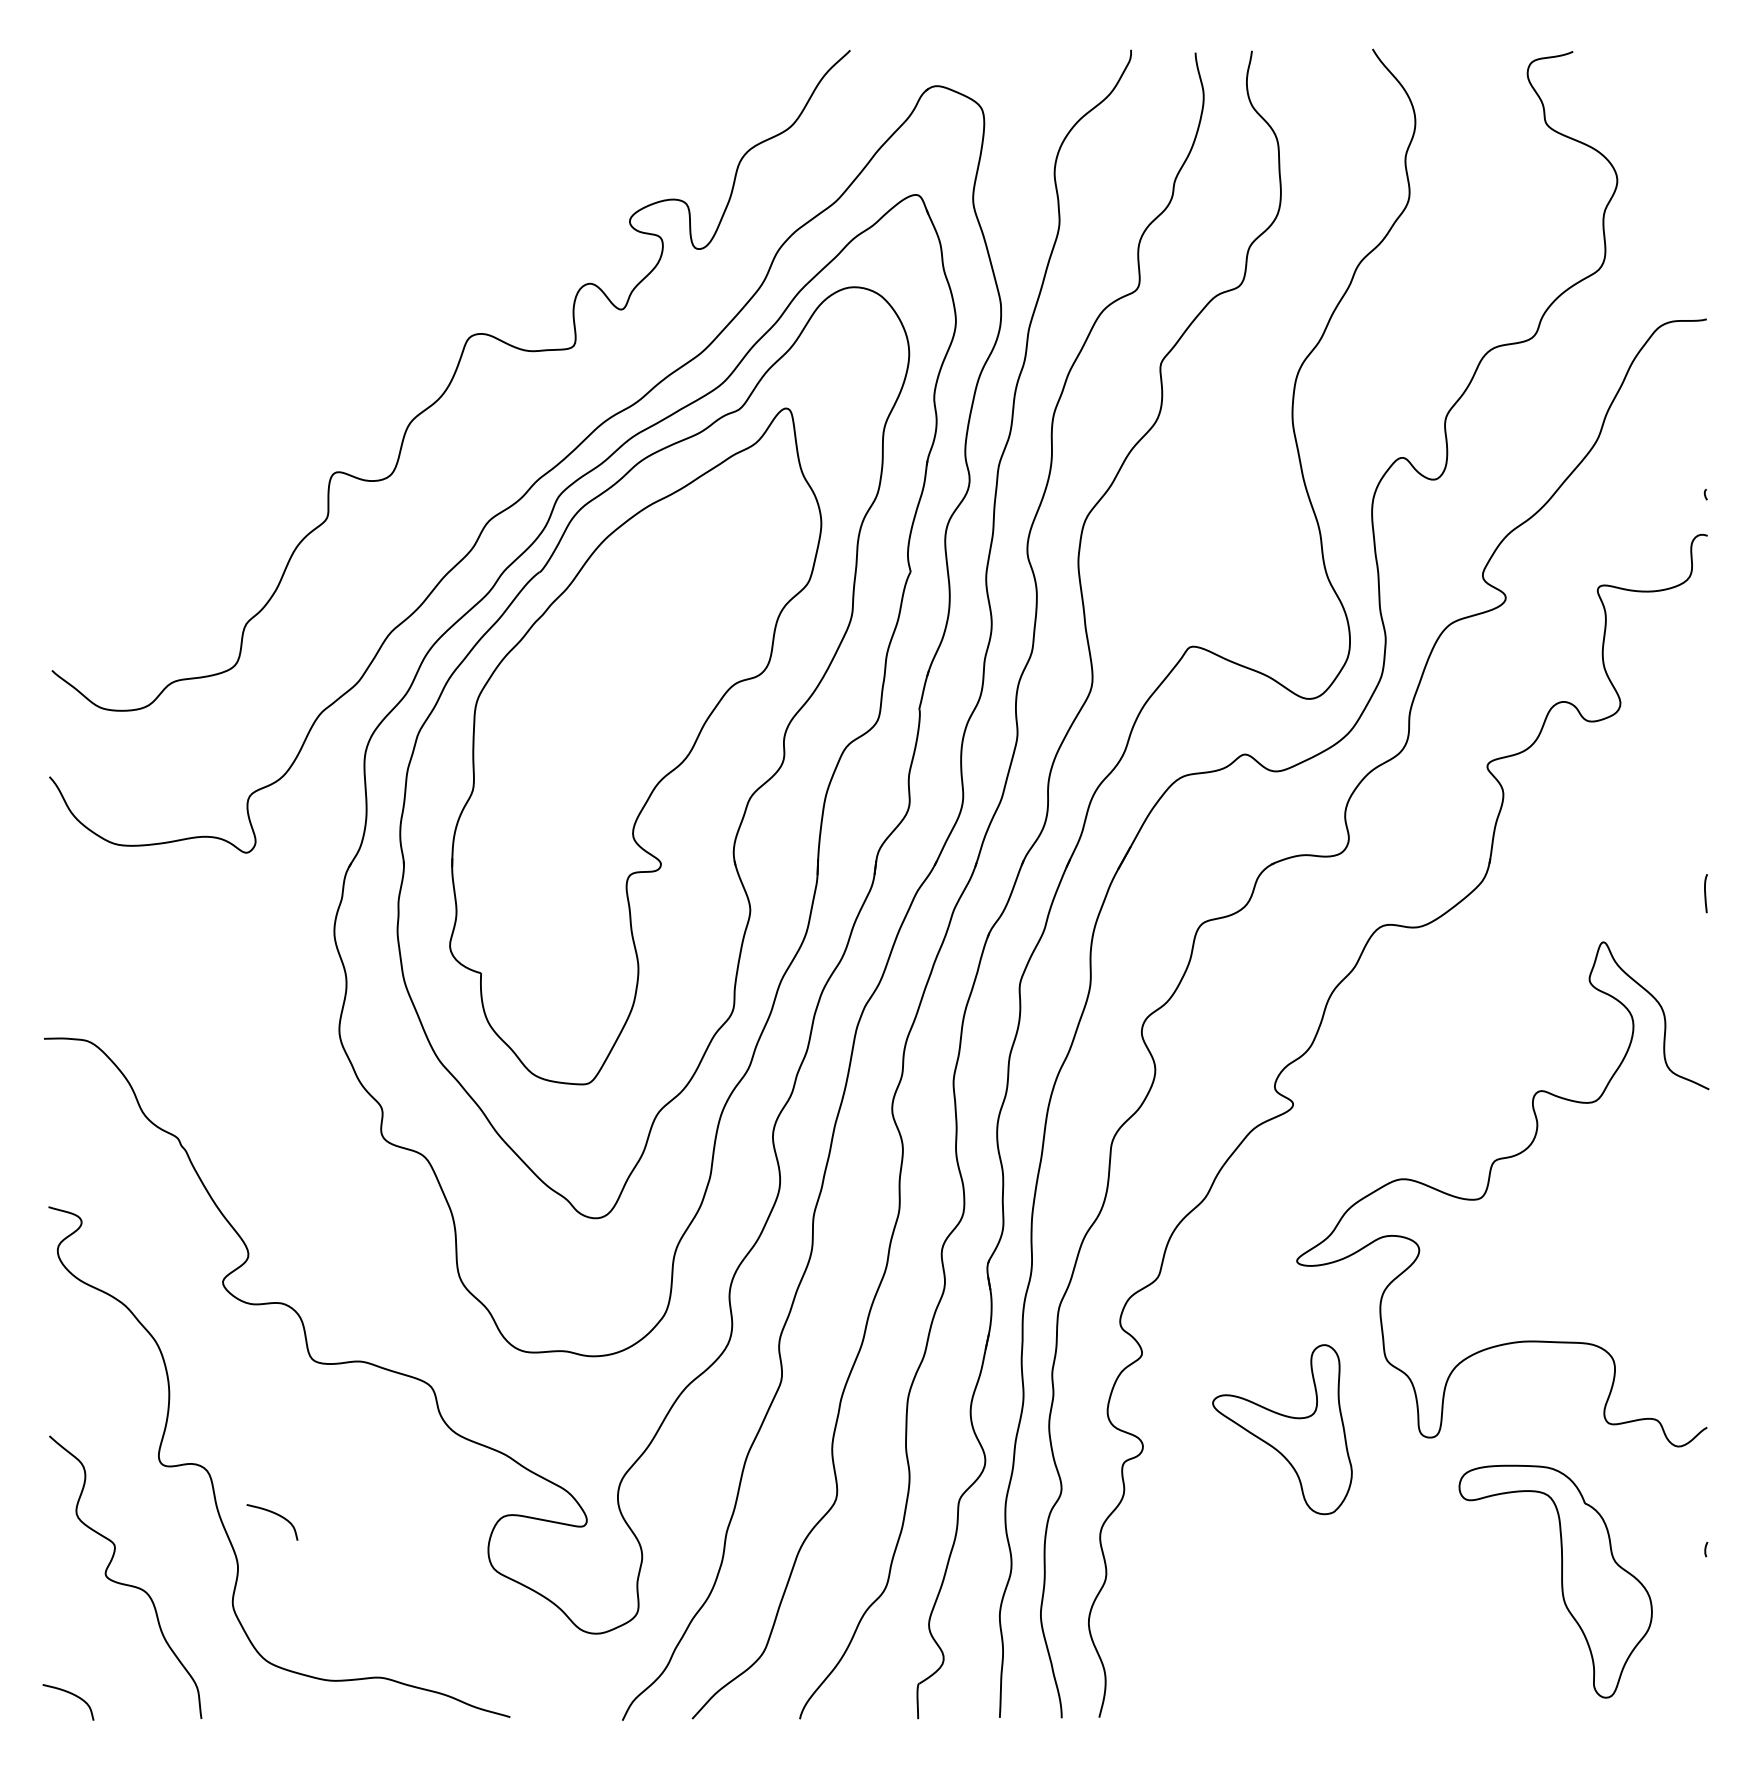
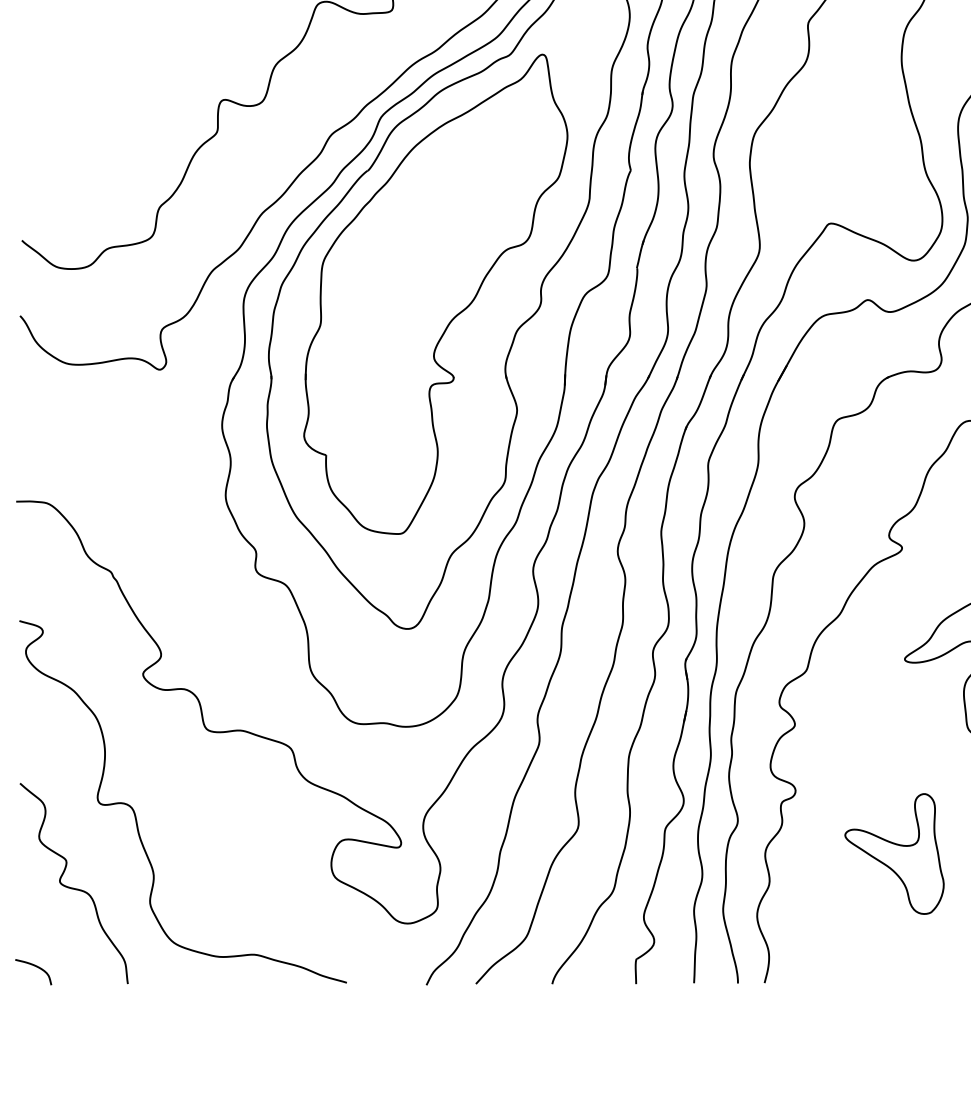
part: (1282, 1429) -> (894, 853), moved
curve: (274, 1514) -> (179, 839), removed

